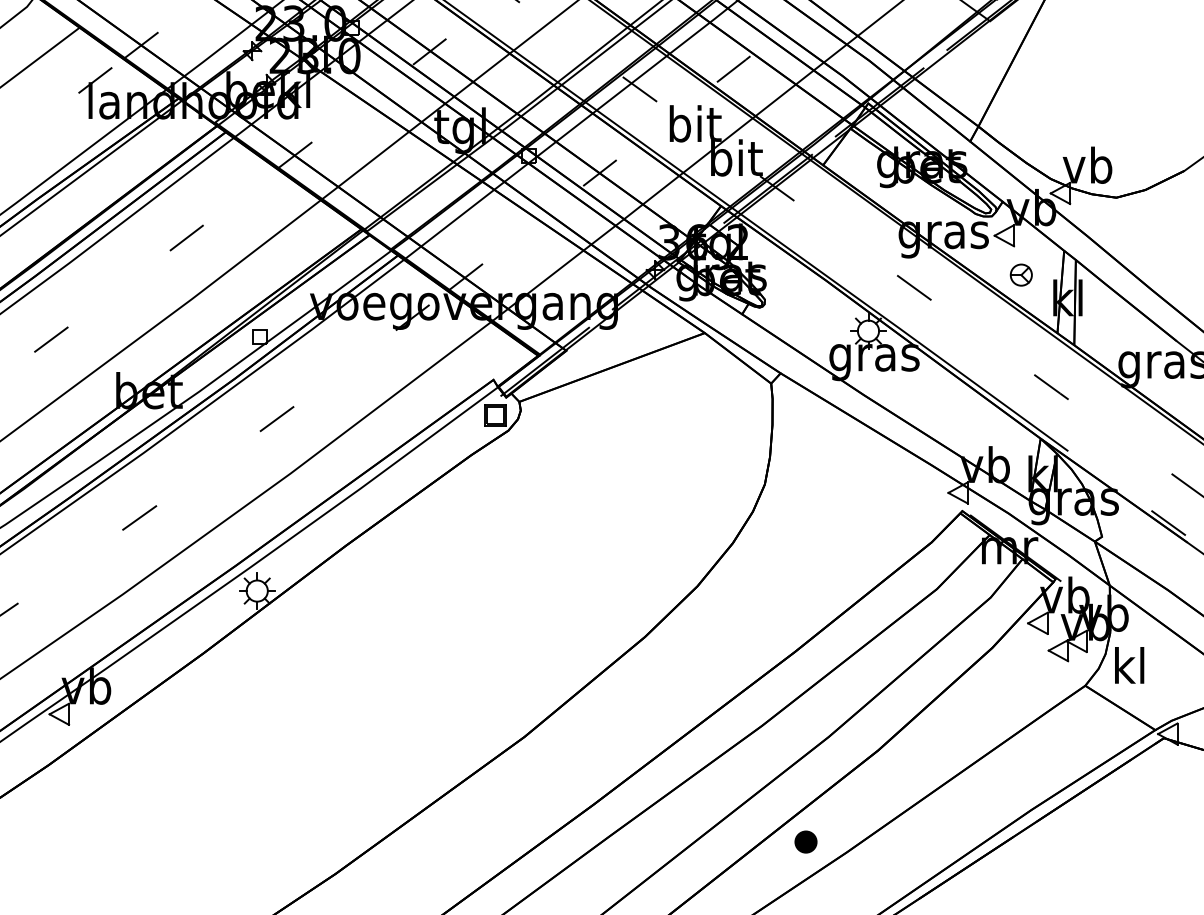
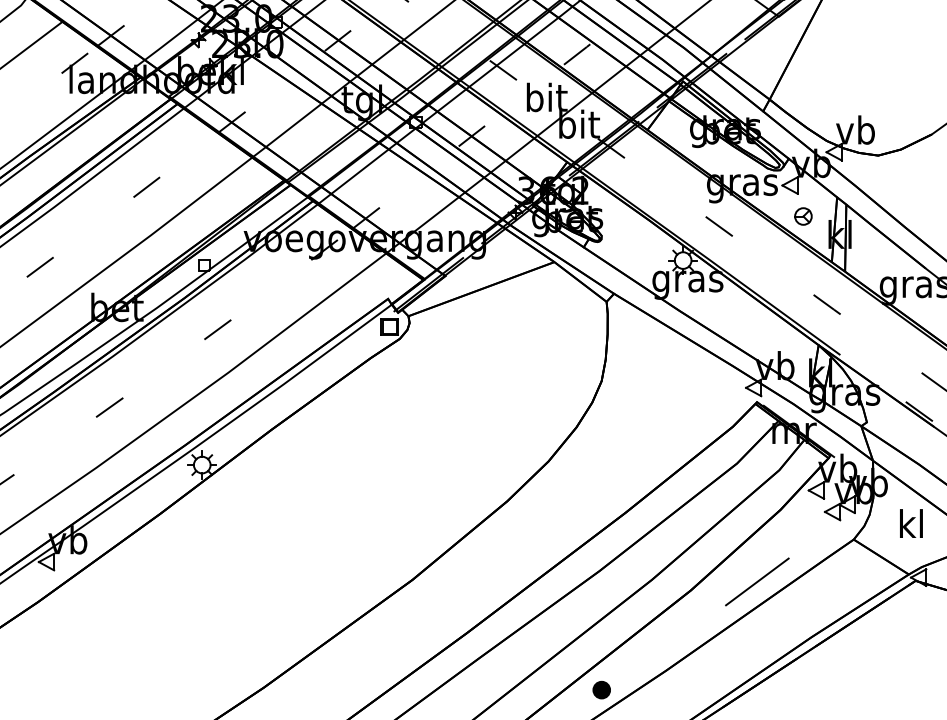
text: (1129, 665) -> (911, 523), moved
line: (962, 739) -> (757, 581), added
part: (805, 841) -> (601, 689), moved

